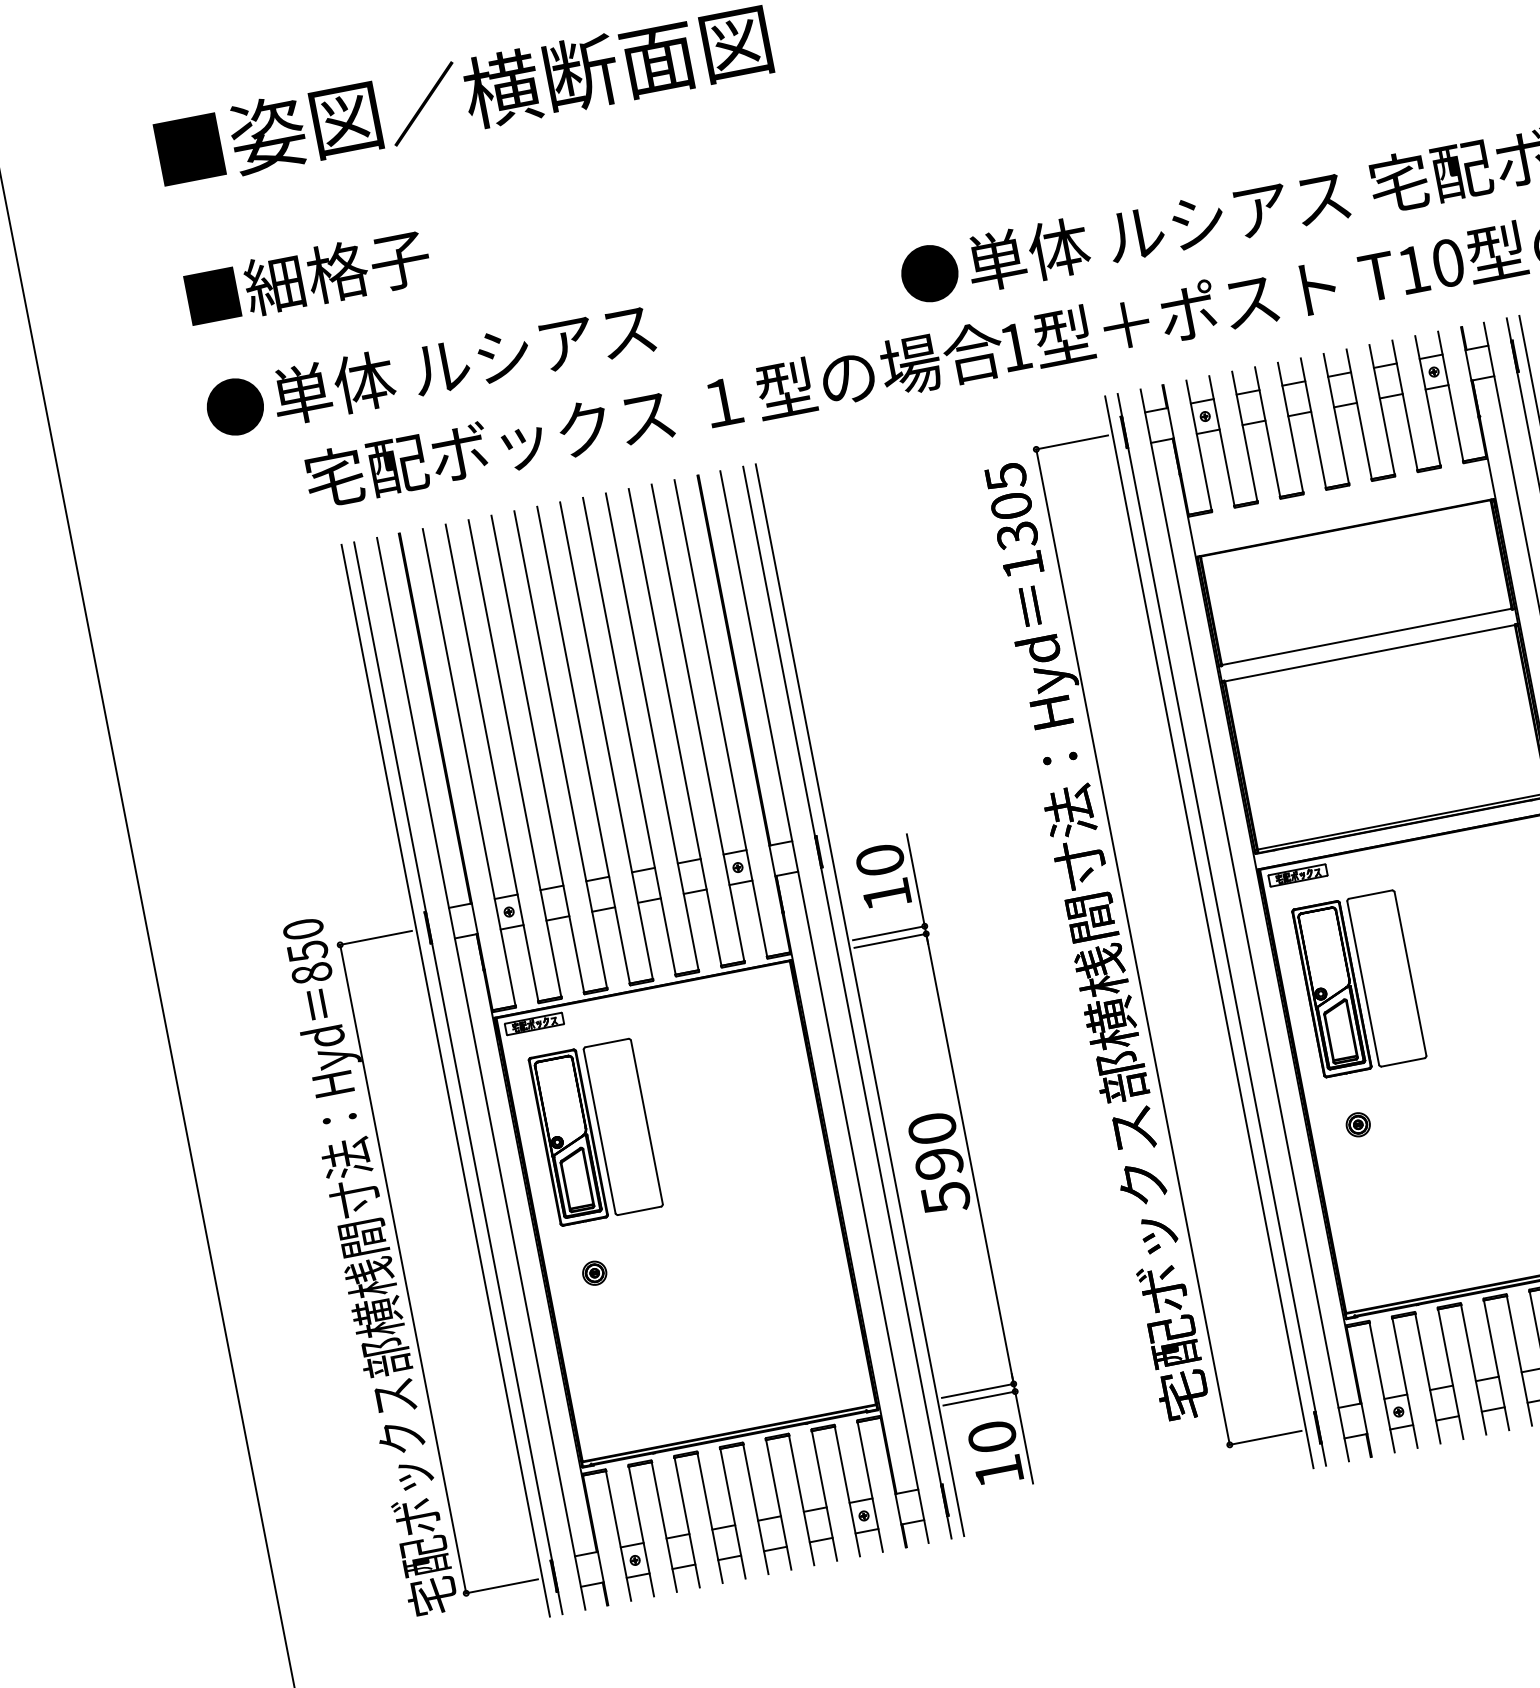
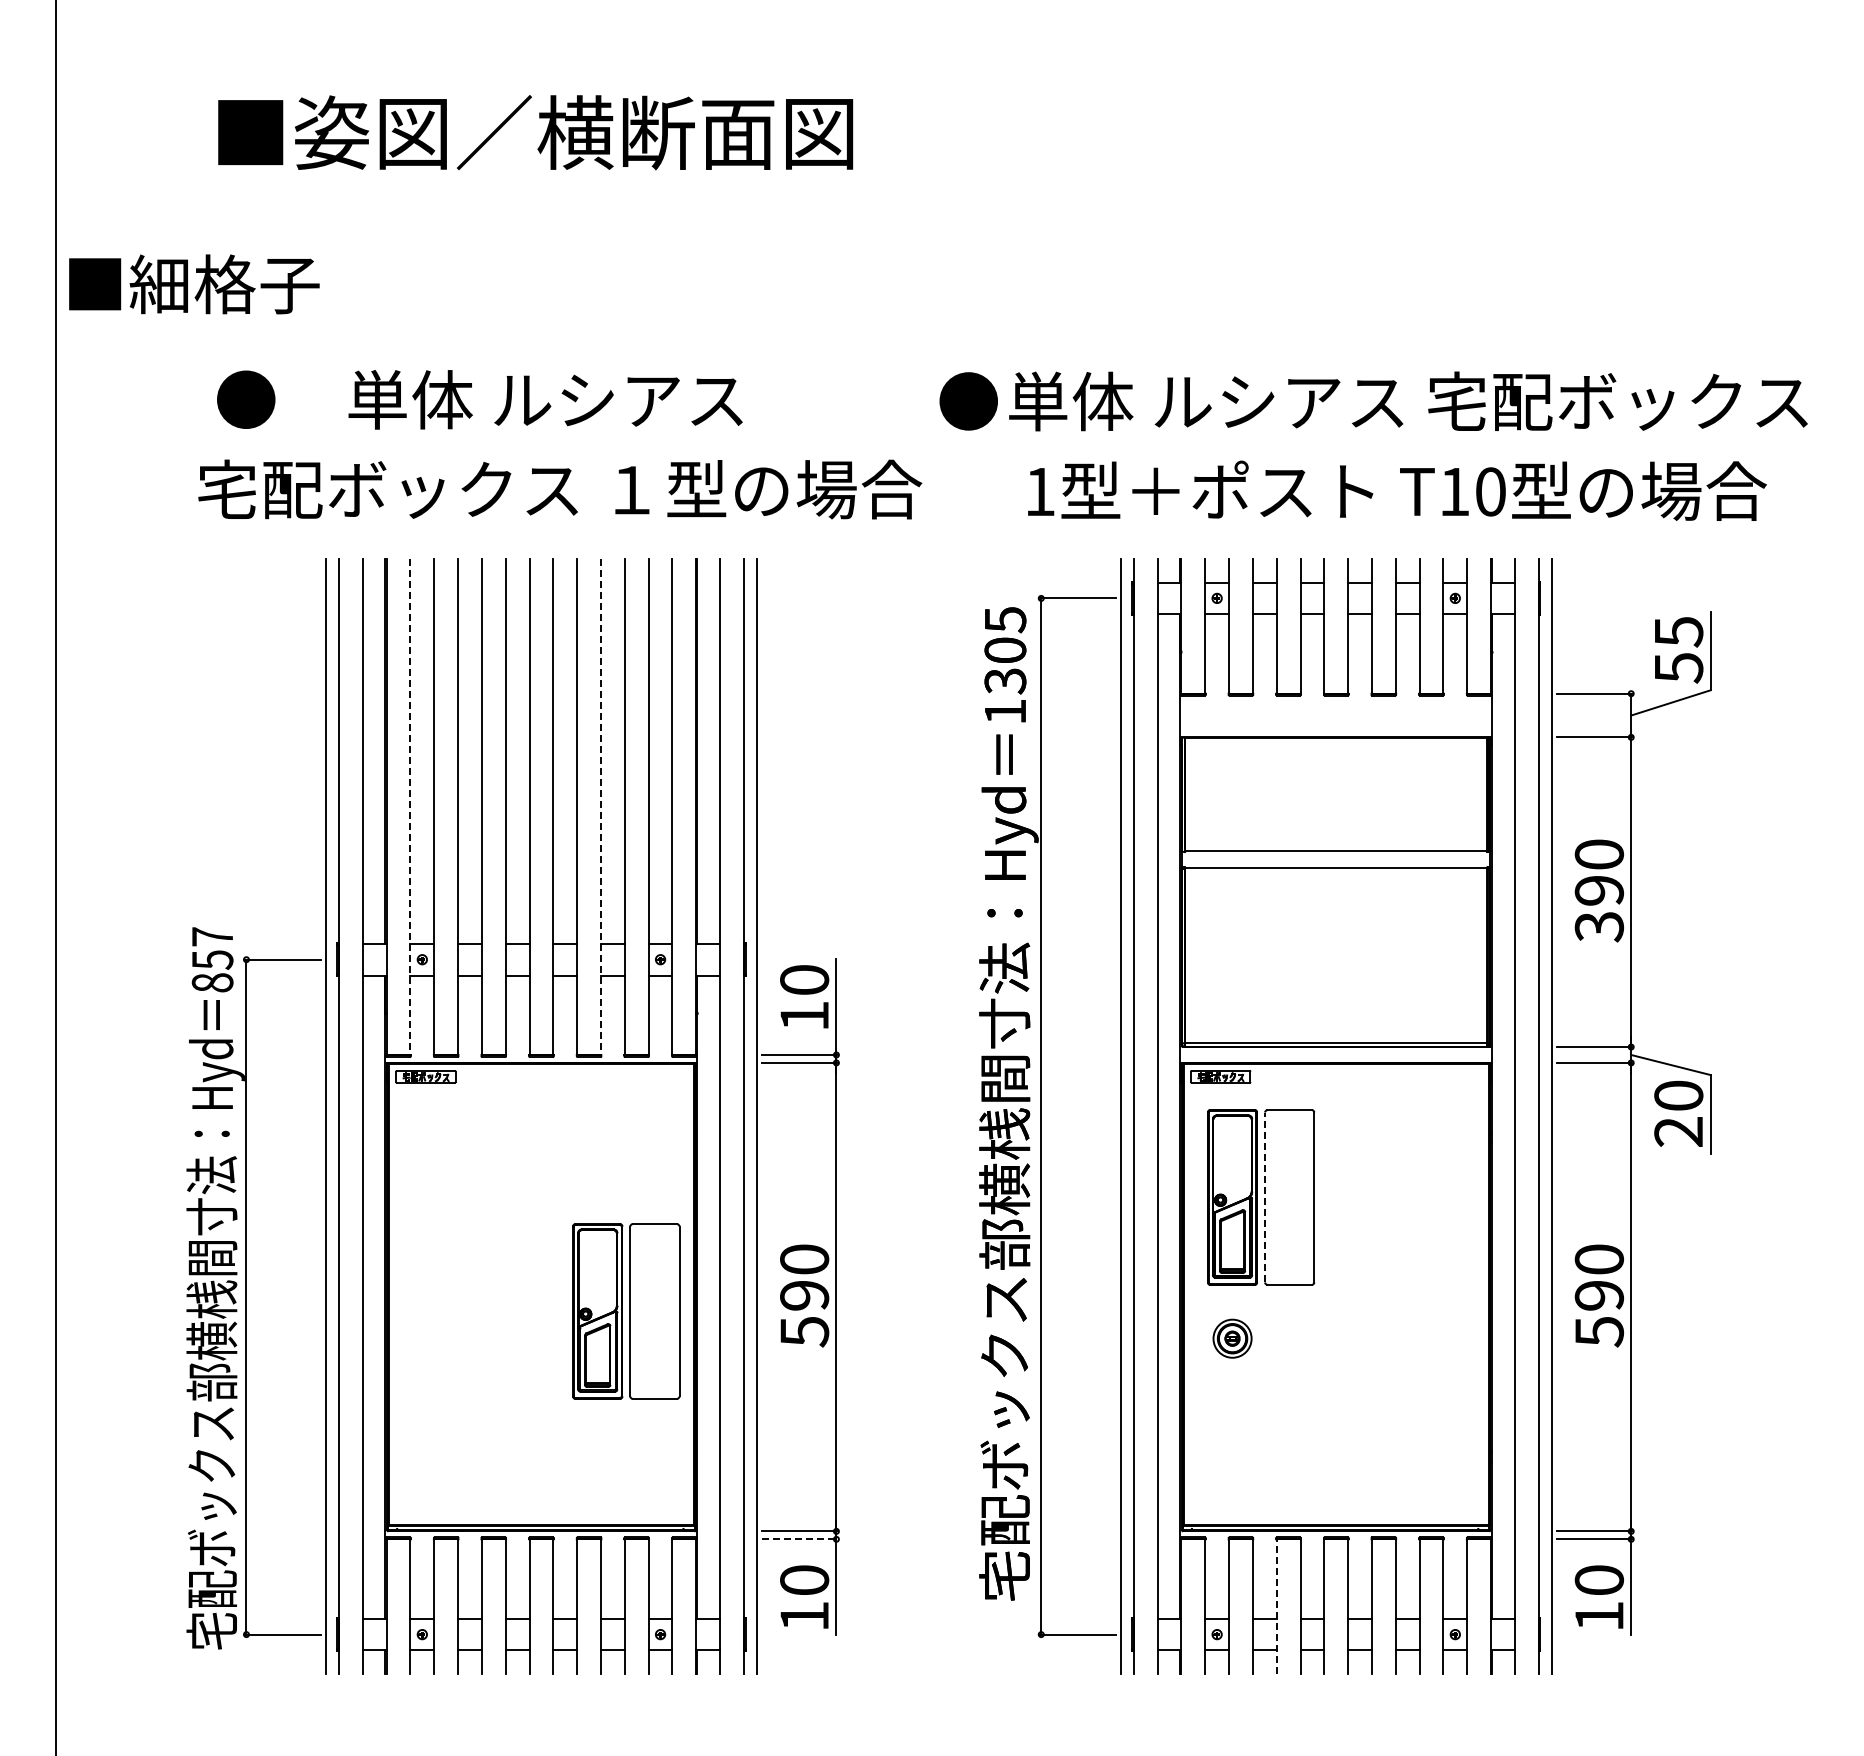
text: (308, 277) -> (194, 284), moved
text: (463, 362) -> (545, 399), moved
text: (654, 414) -> (560, 489), moved
line: (651, 732) -> (600, 807), solid -> dashed
line: (469, 768) -> (410, 807), solid -> dashed
text: (303, 928) -> (212, 936), 850 -> 857
line: (1363, 983) -> (1265, 1197), solid -> dashed
part: (1358, 1124) -> (1232, 1338), size x1.6
part: (595, 1132) -> (626, 1311), moved
part: (594, 1273) -> (437, 1338), removed
line: (1450, 1373) -> (1276, 1606), solid -> dashed
line: (979, 1398) -> (799, 1539), solid -> dashed

